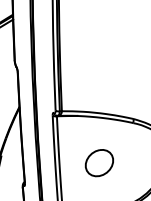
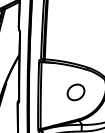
part: (98, 163) -> (75, 92), moved

